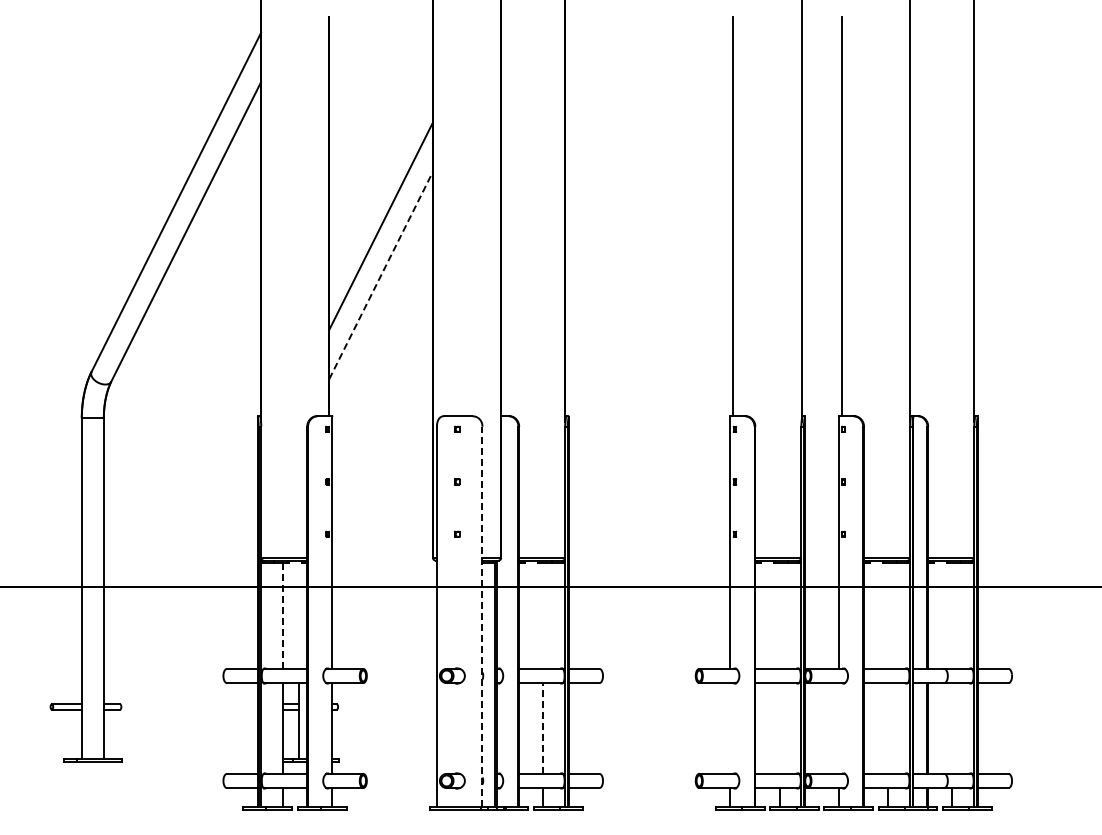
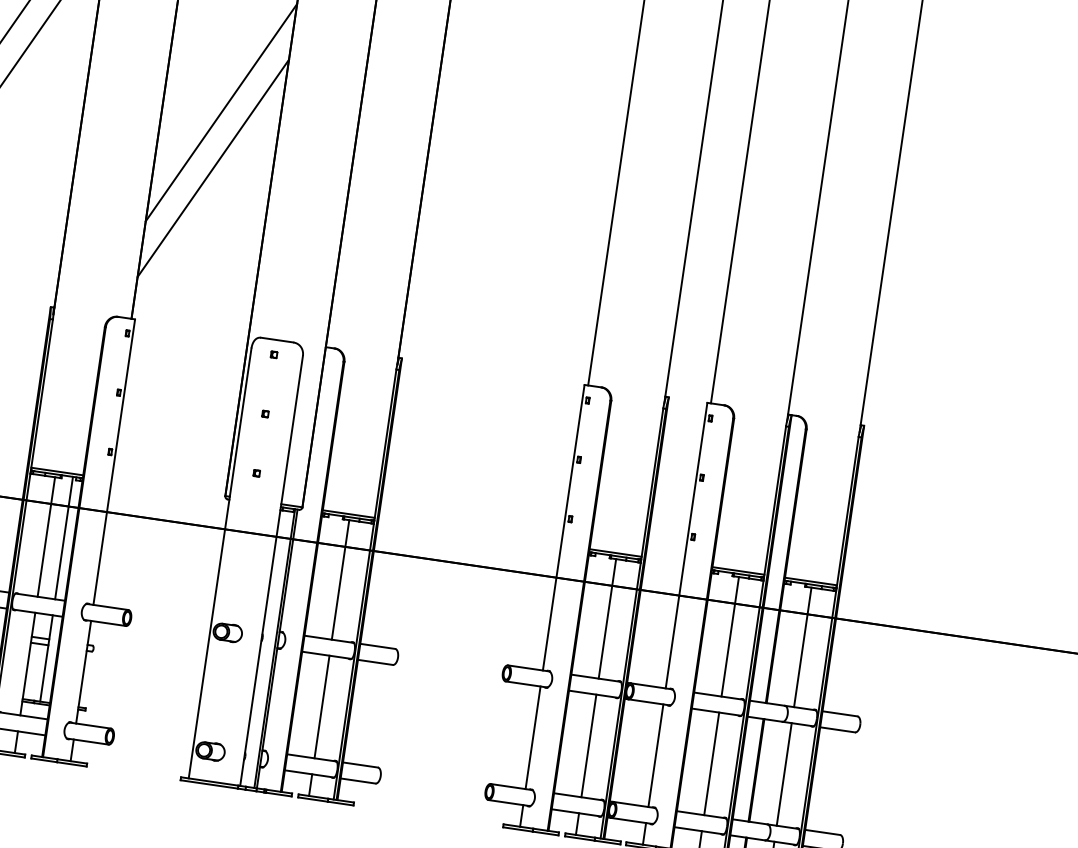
line: (381, 275) -> (213, 168), dashed -> solid
line: (298, 614) -> (64, 537), added
line: (543, 615) -> (340, 579), added
line: (779, 615) -> (607, 618), added
line: (888, 615) -> (730, 636), added
line: (952, 615) -> (802, 646), added
line: (283, 616) -> (46, 537), dashed -> solid
line: (482, 616) -> (271, 570), dashed -> solid
line: (543, 727) -> (322, 705), dashed -> solid
line: (730, 728) -> (533, 737), added
line: (779, 728) -> (588, 745), added
line: (838, 728) -> (655, 755), added
line: (888, 728) -> (712, 763), added
line: (952, 728) -> (784, 774), added

